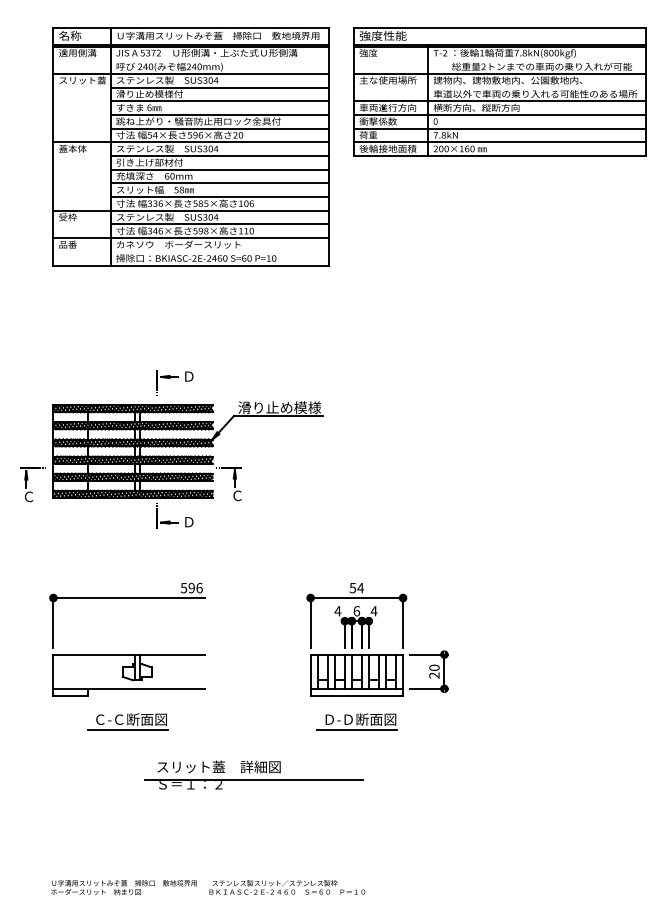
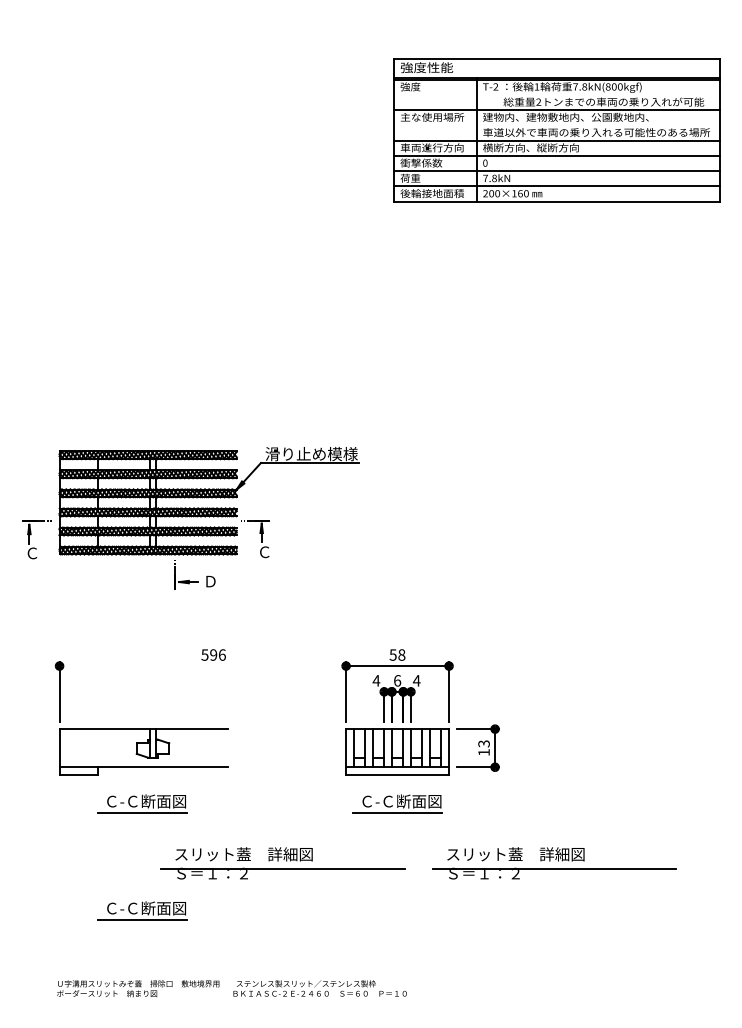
part: (499, 91) -> (556, 129), moved
part: (190, 146) -> (212, 163), removed
part: (174, 382) -> (194, 425), removed
text: (360, 587) -> (401, 654), 54 -> 58
line: (128, 598) -> (143, 666), removed
text: (434, 671) -> (484, 747), 20 -> 13
text: (338, 719) -> (377, 801), Ｄ-Ｄ断面図 -> Ｃ-Ｃ断面図
part: (497, 774) -> (554, 862), added
part: (127, 817) -> (142, 910), added

